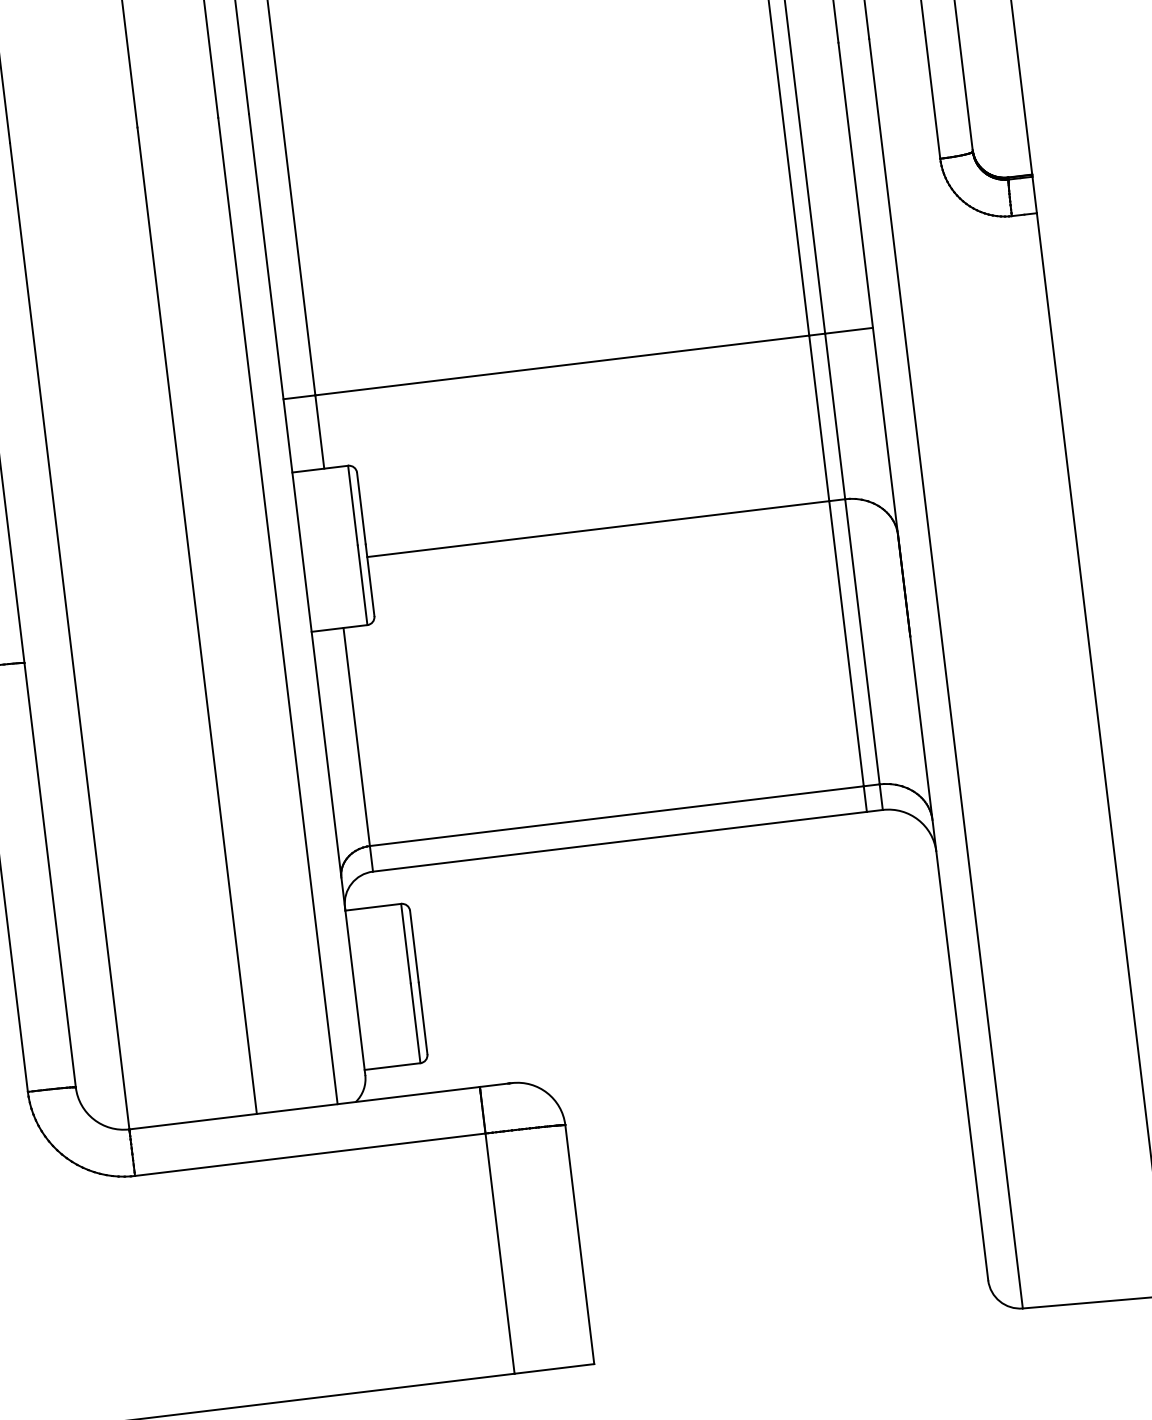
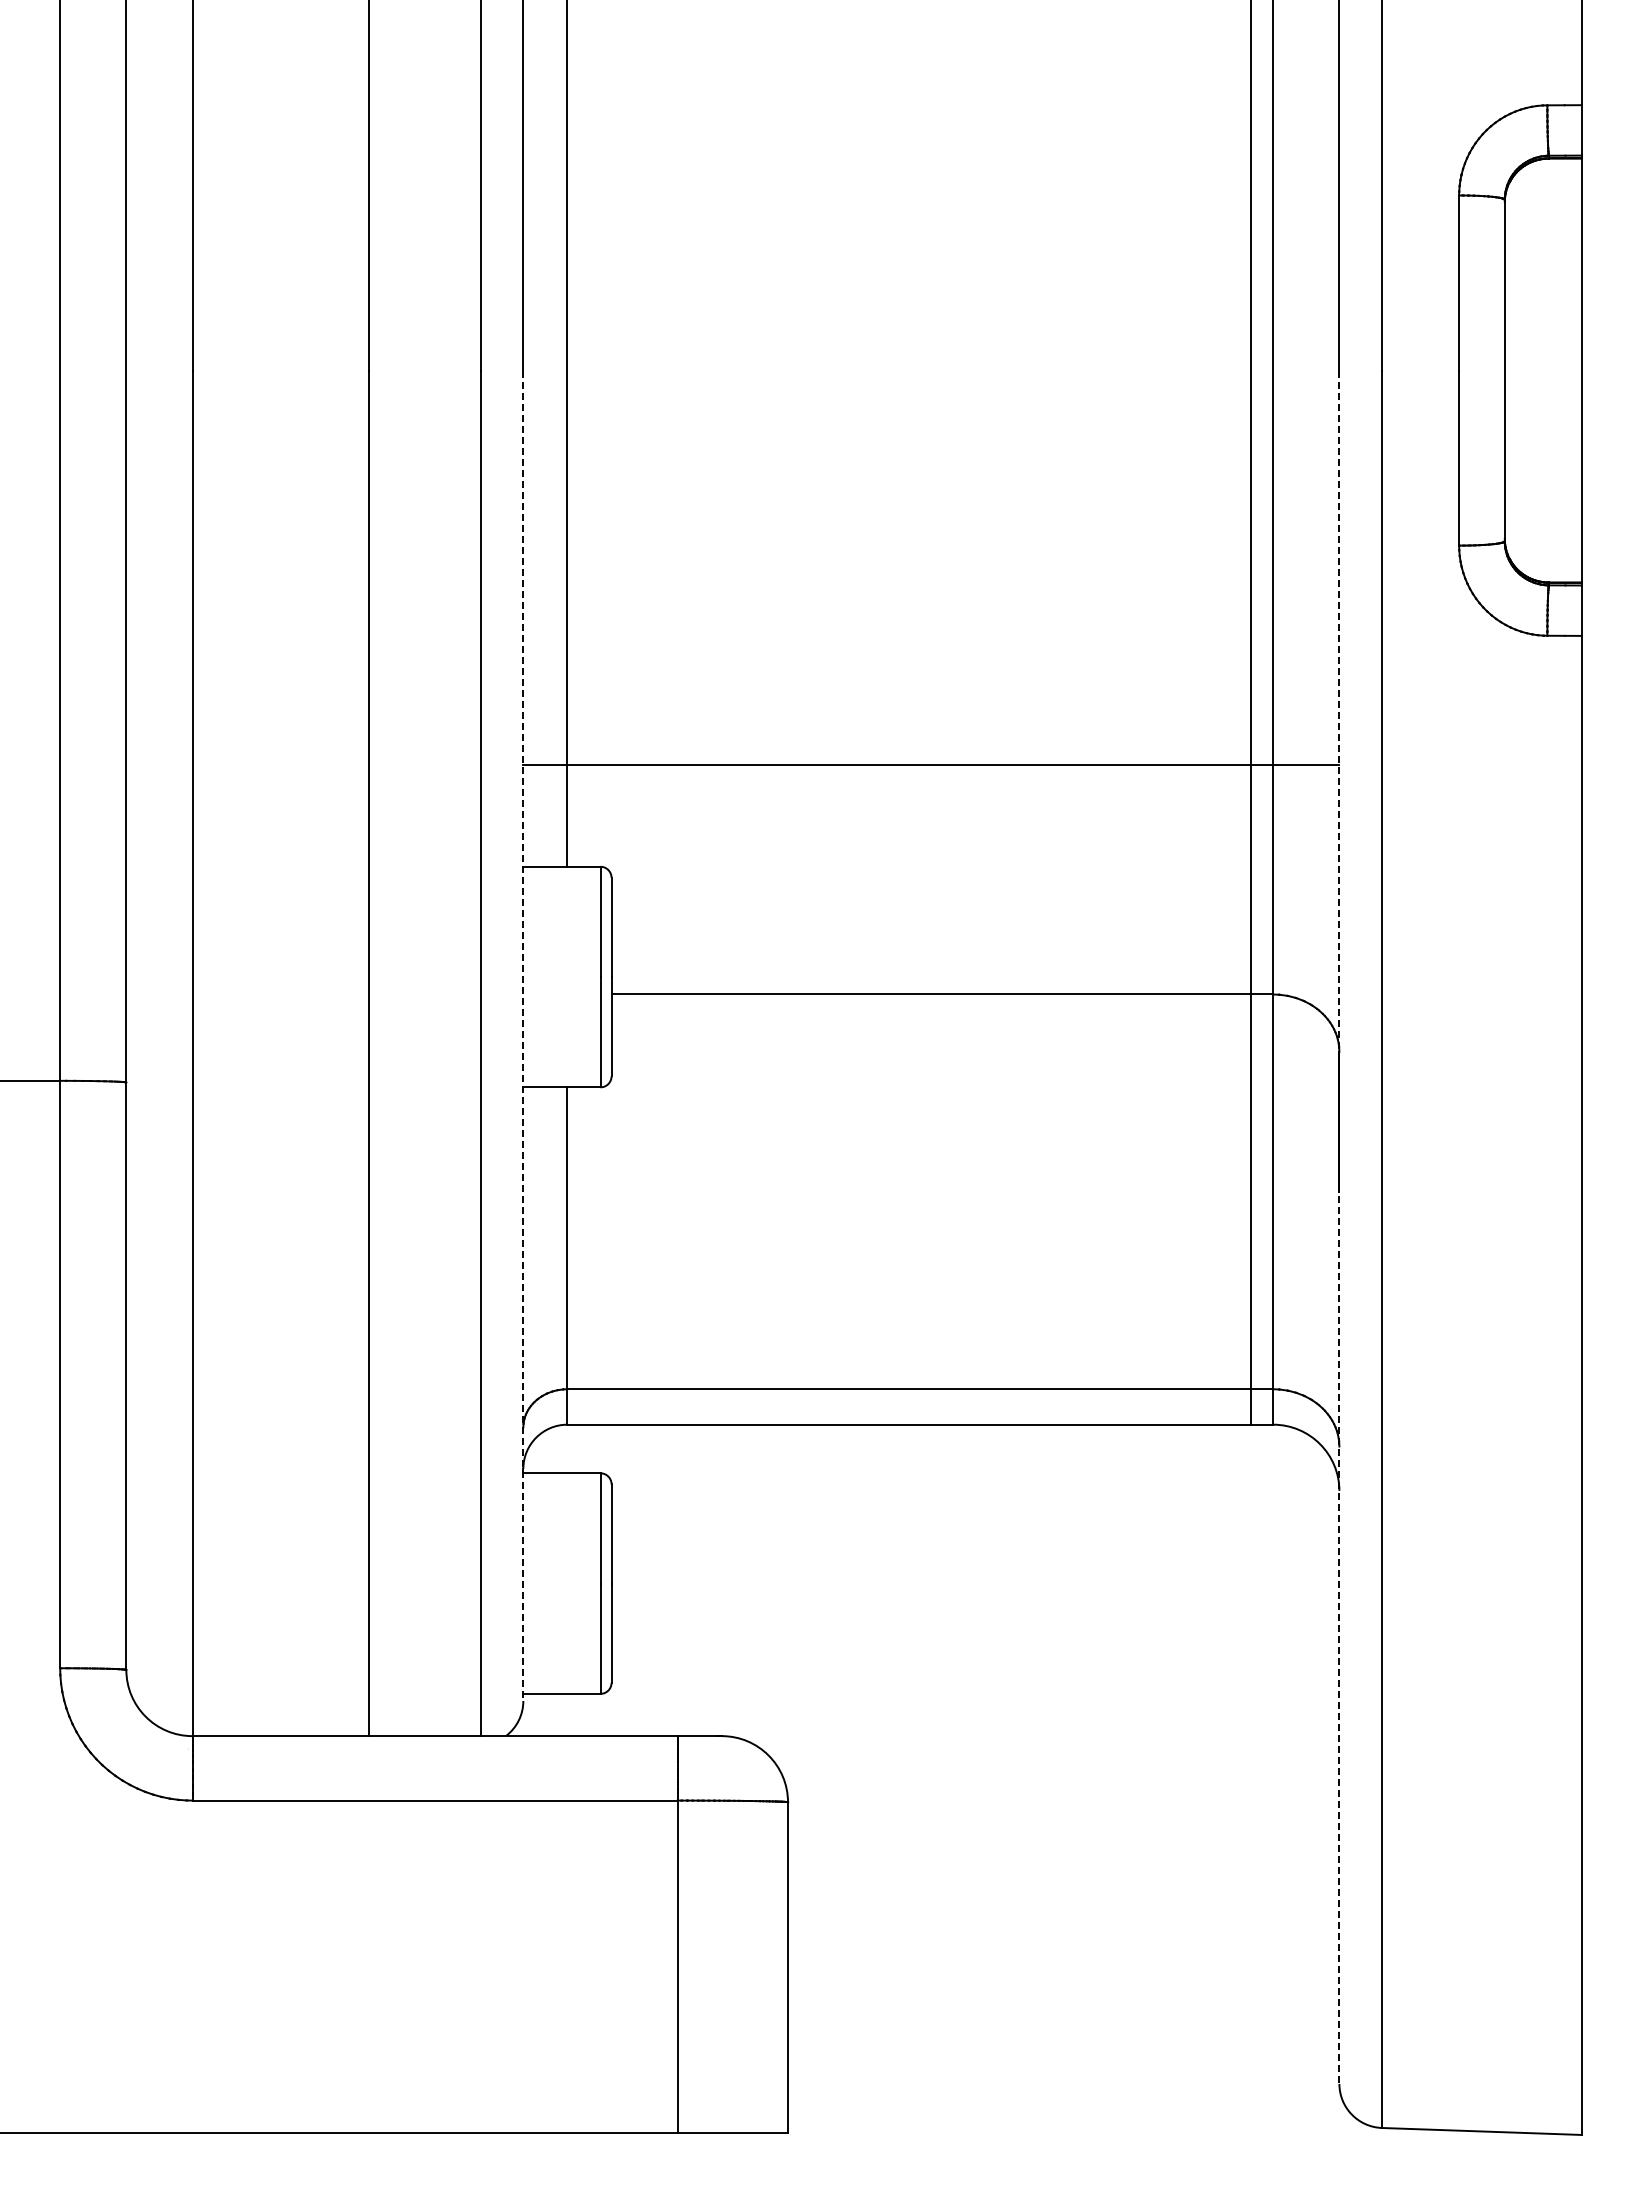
line: (307, 595) -> (523, 1036), solid -> dashed
line: (913, 661) -> (1339, 1227), solid -> dashed

